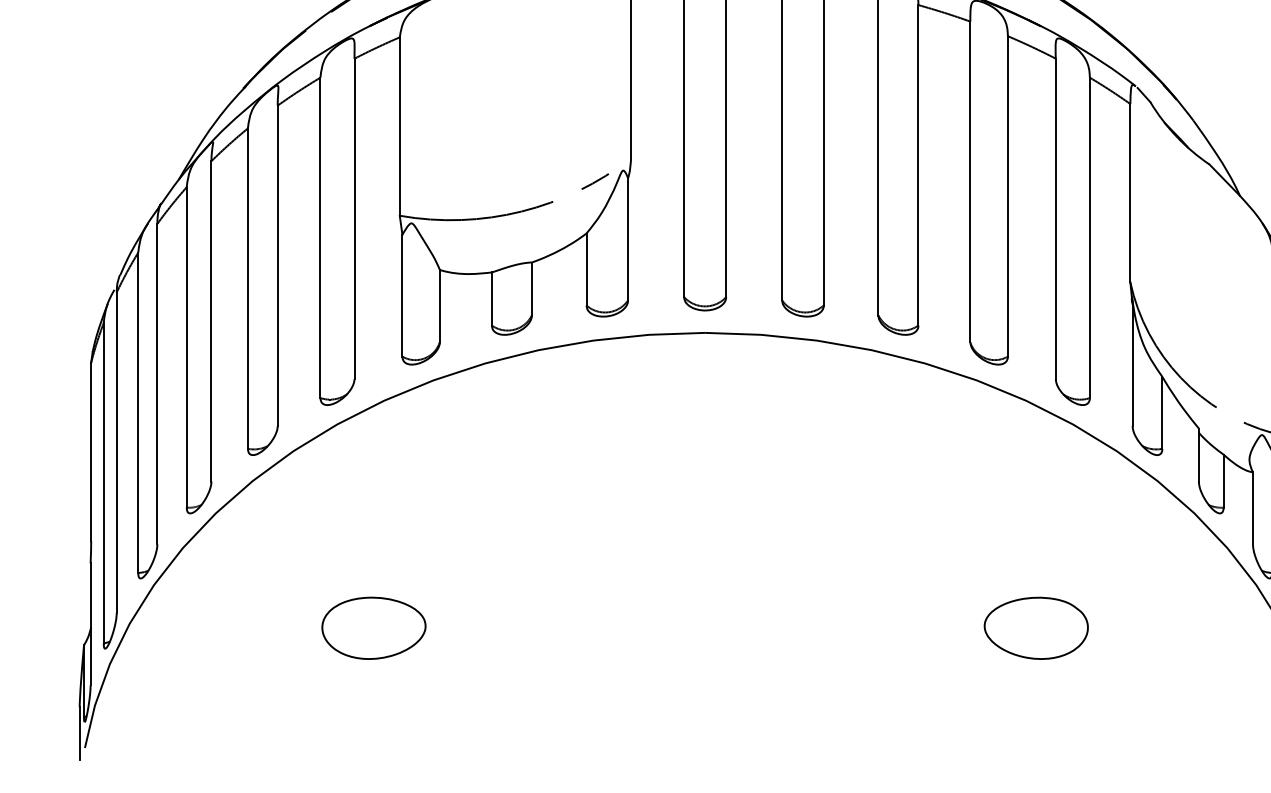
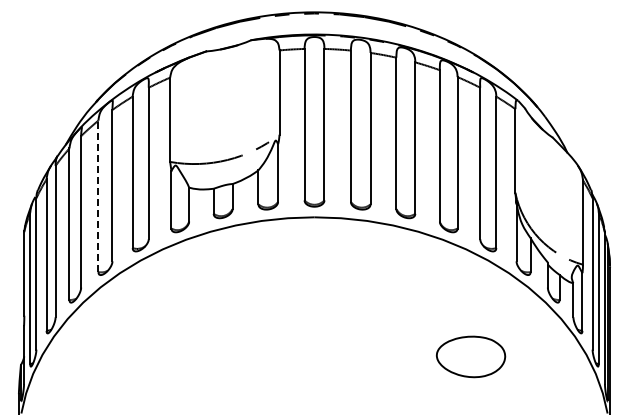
line: (248, 288) -> (98, 196), solid -> dashed
part: (372, 627) -> (157, 356), removed
part: (1035, 627) -> (470, 356), size x1.4

